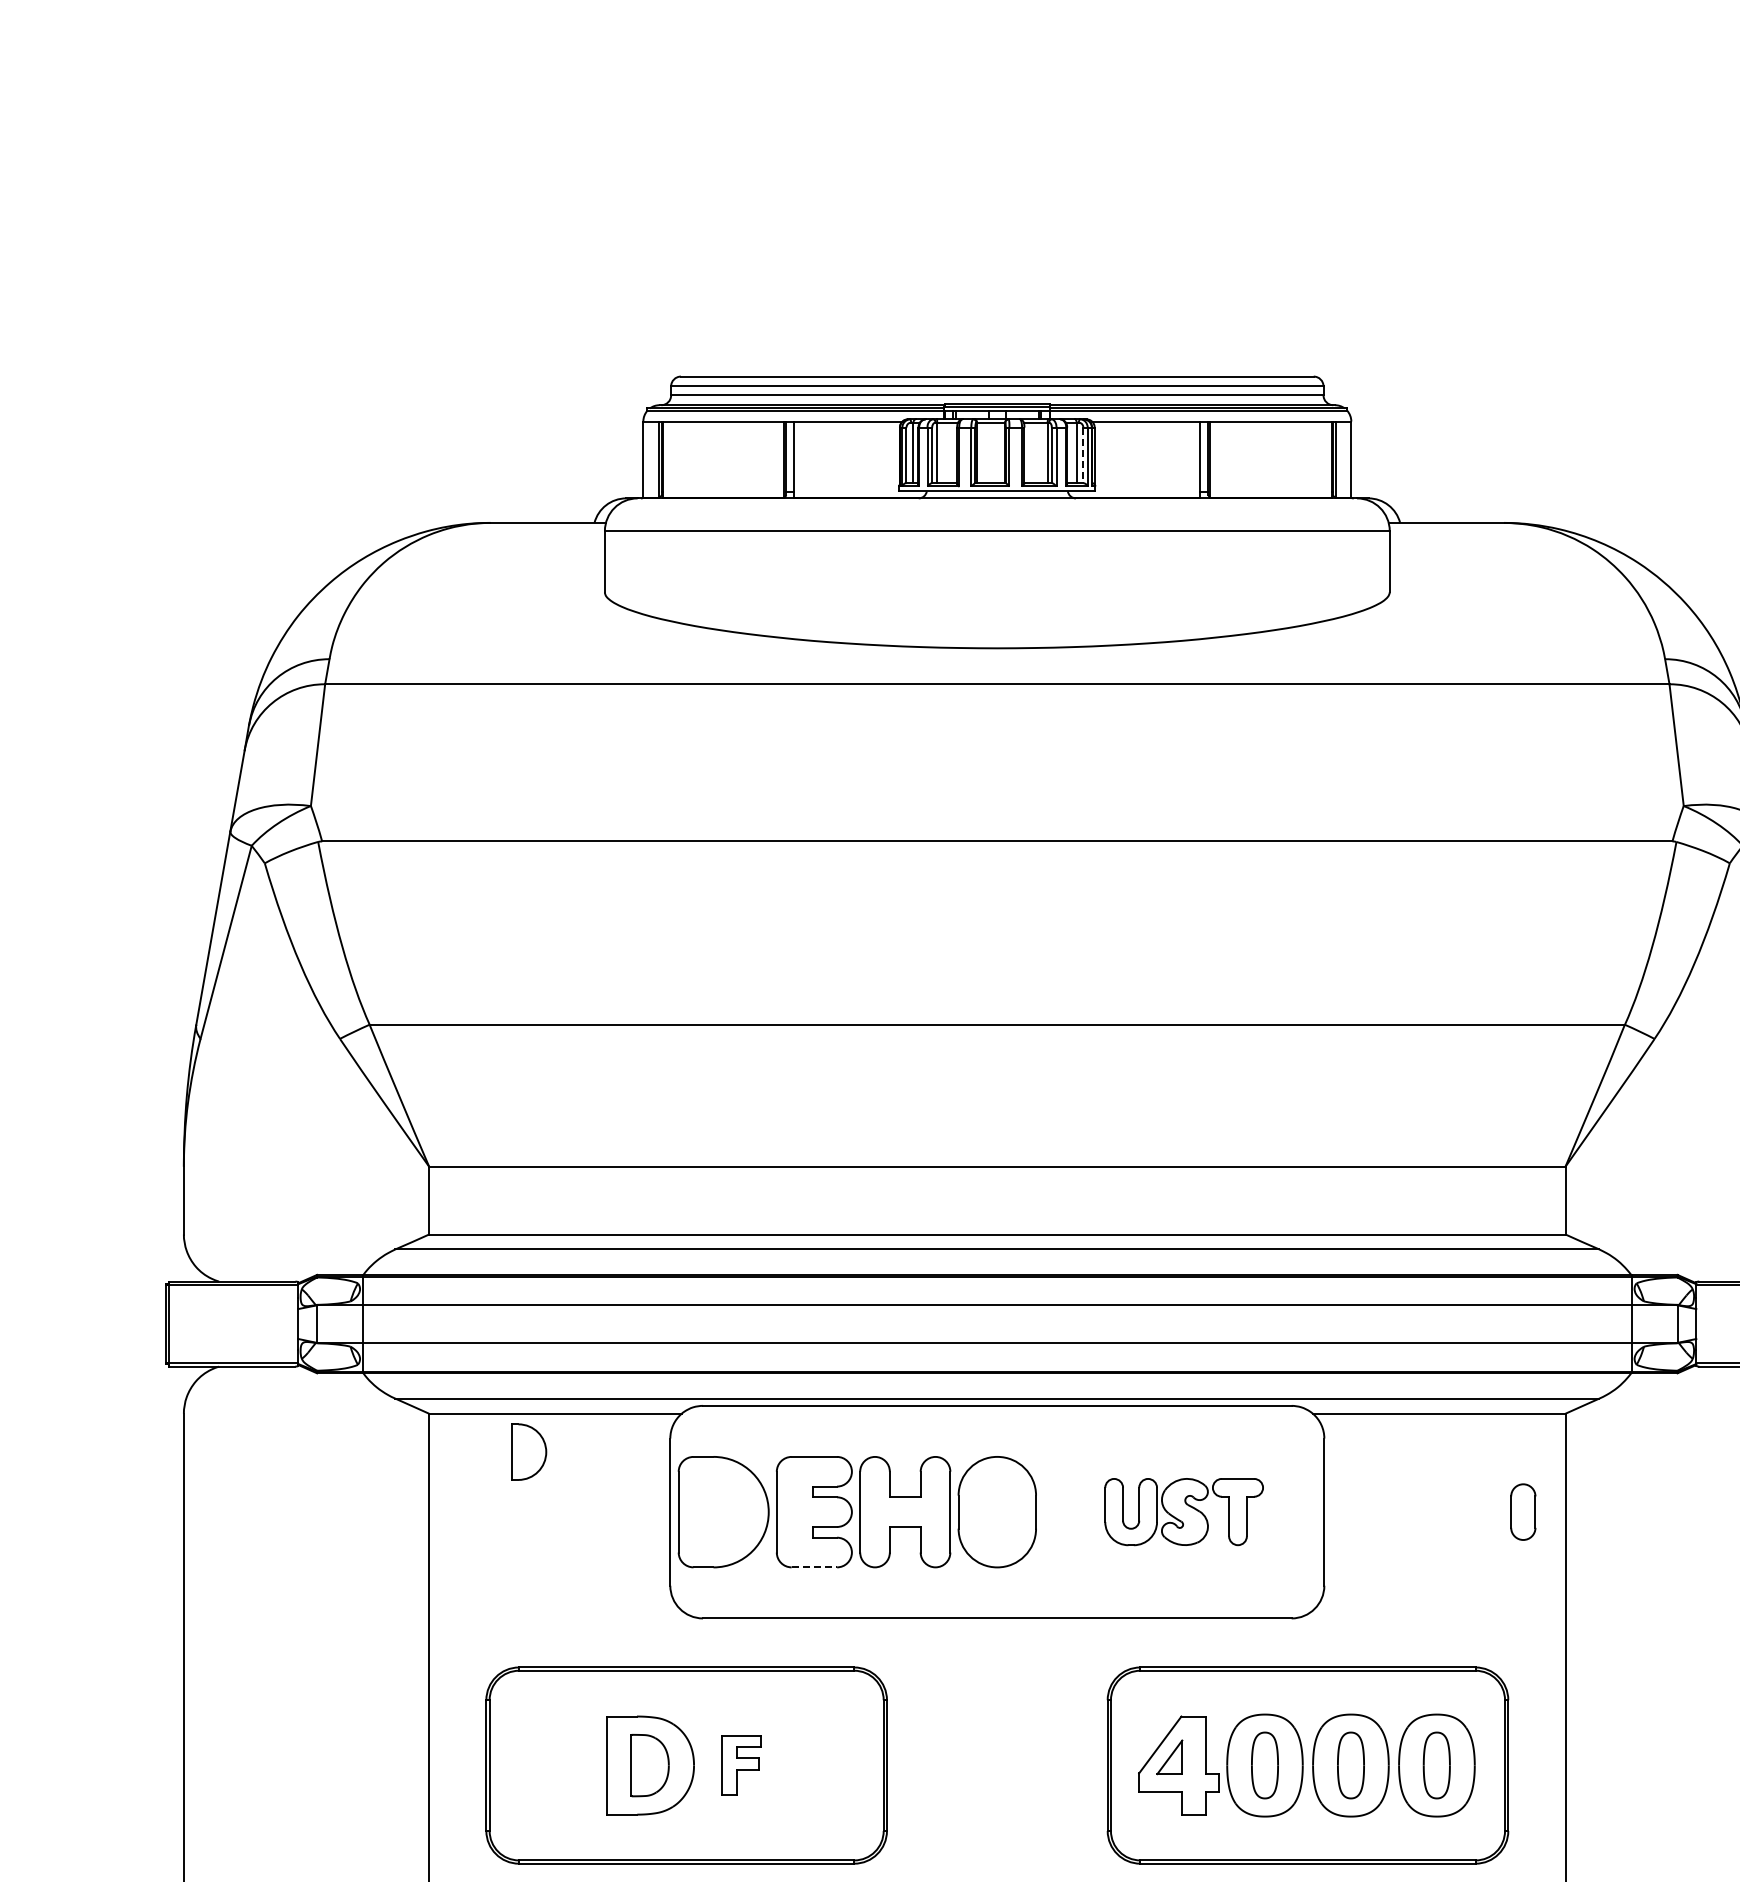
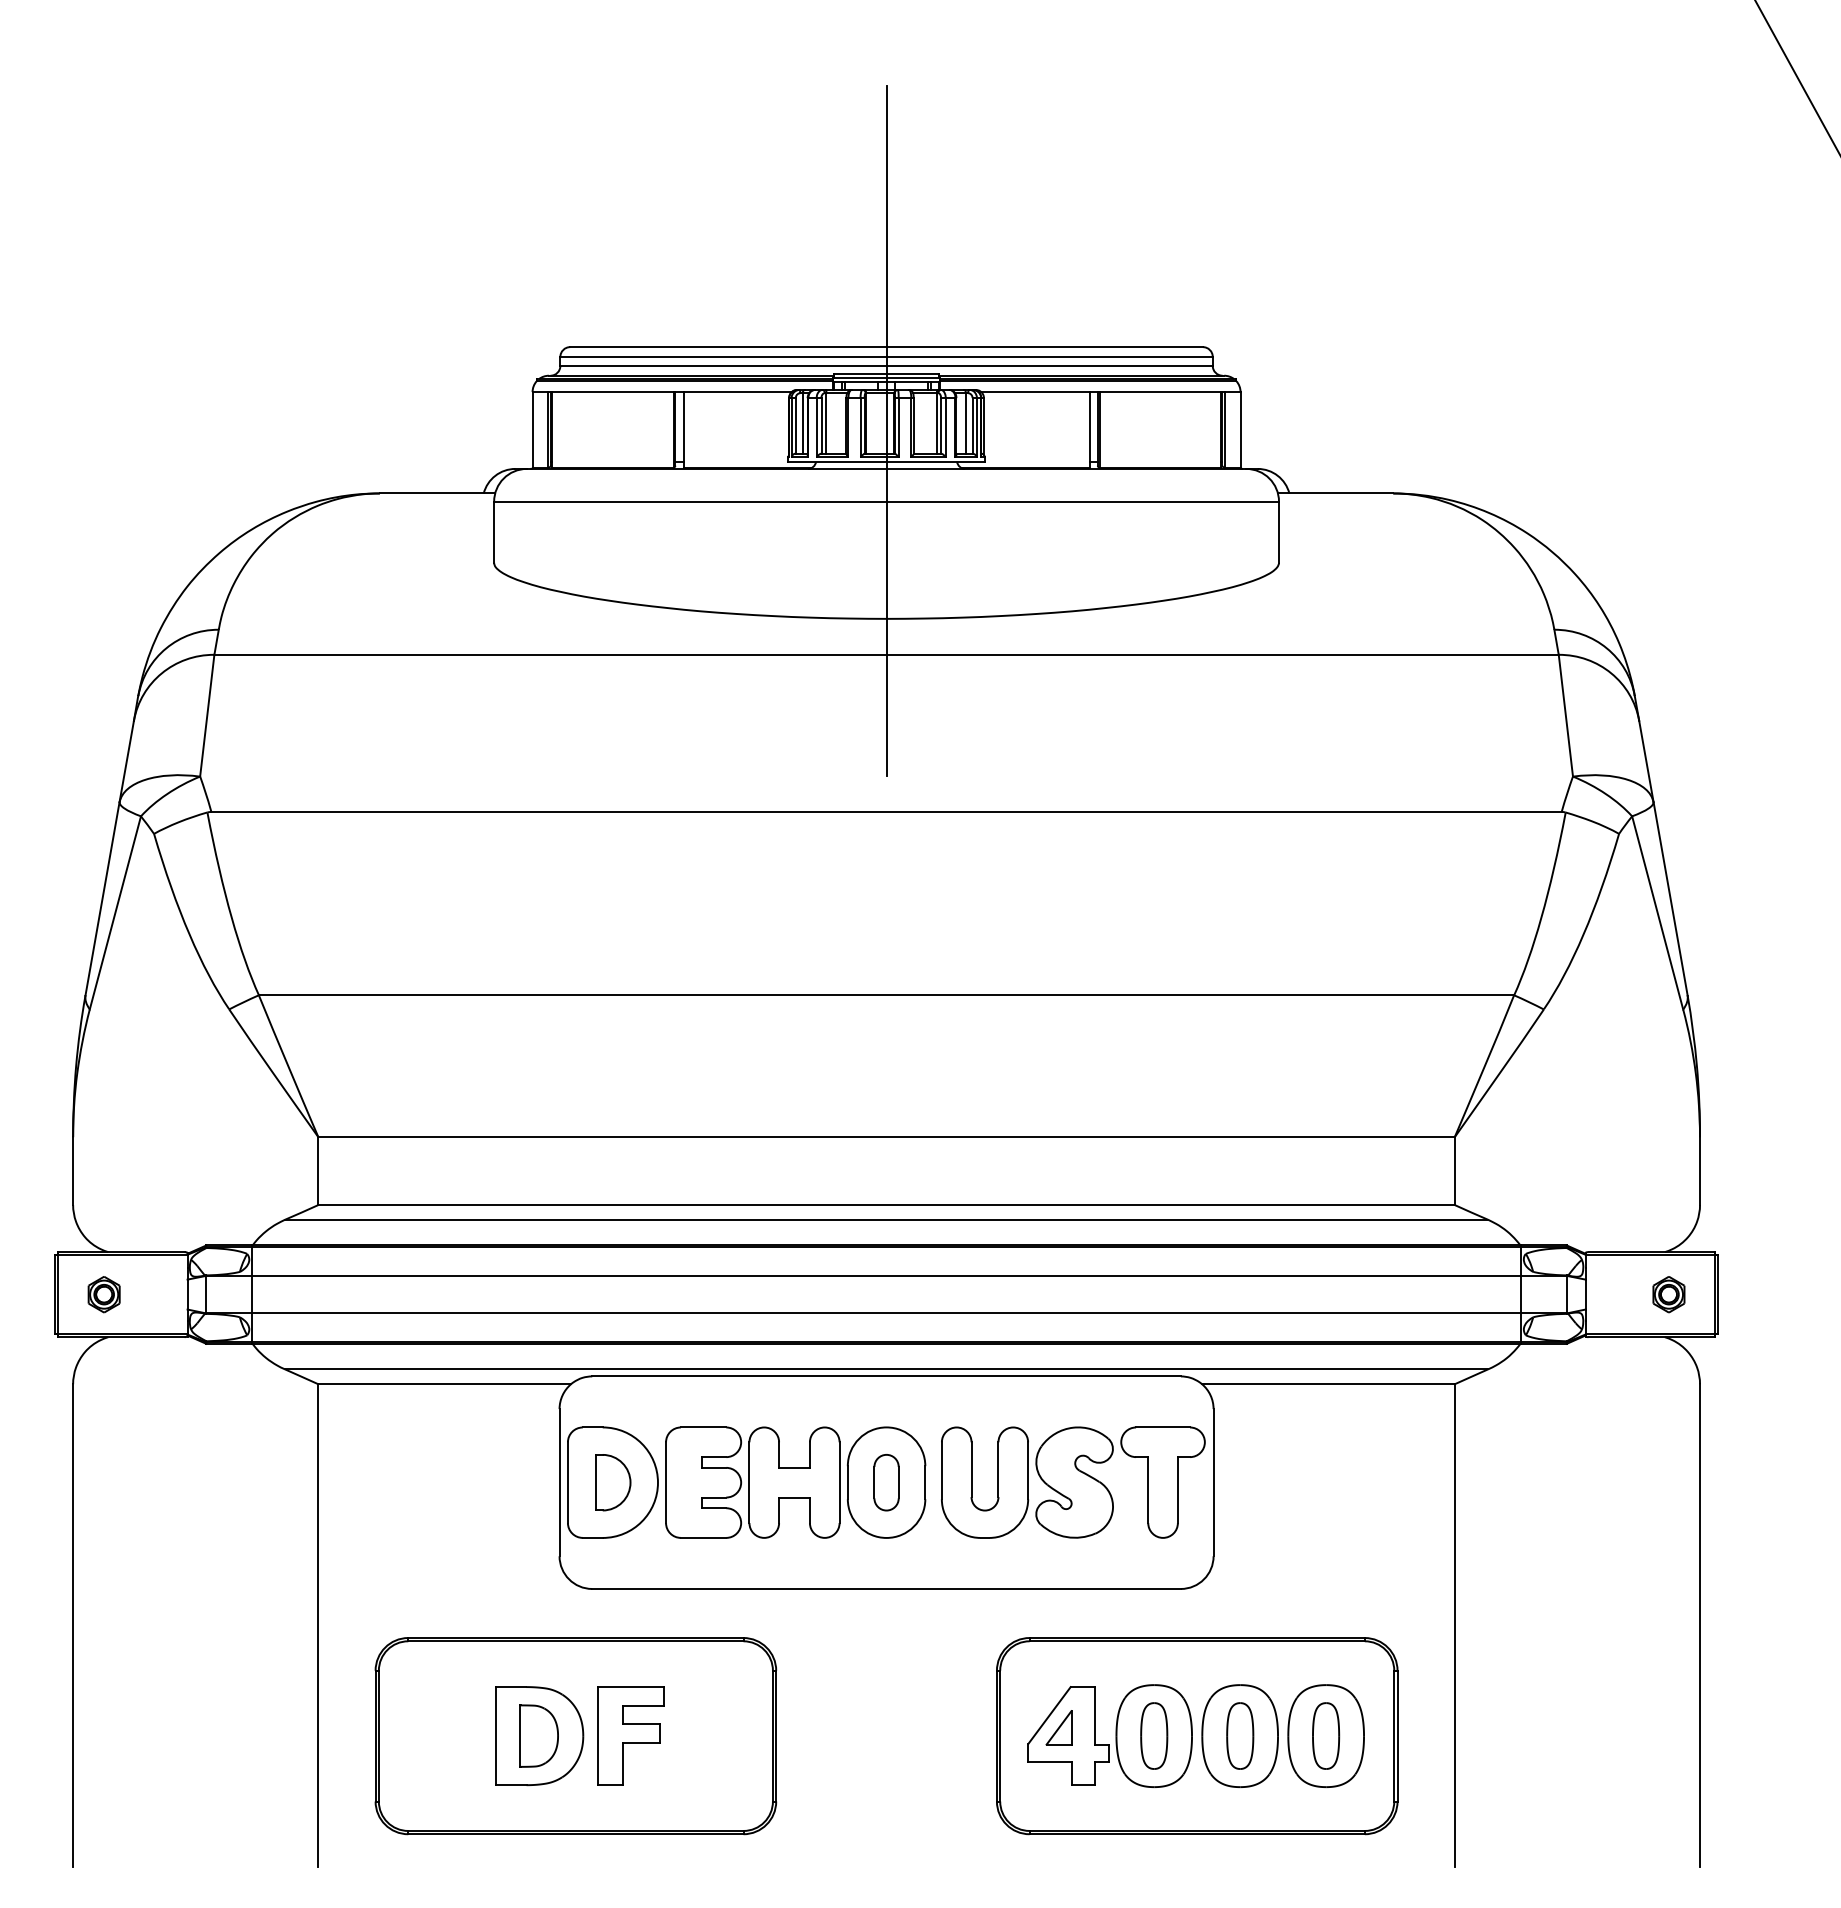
line: (1083, 454) -> (972, 425), dashed -> solid
line: (997, 459) -> (886, 430), added
part: (214, 1323) -> (103, 1294), added
part: (529, 1451) -> (613, 1482), moved
part: (1184, 1511) -> (1073, 1482), size x1.67
part: (1523, 1511) -> (886, 1482), moved
line: (814, 1566) -> (703, 1537), dashed -> solid
part: (741, 1764) -> (630, 1735), size x1.67

